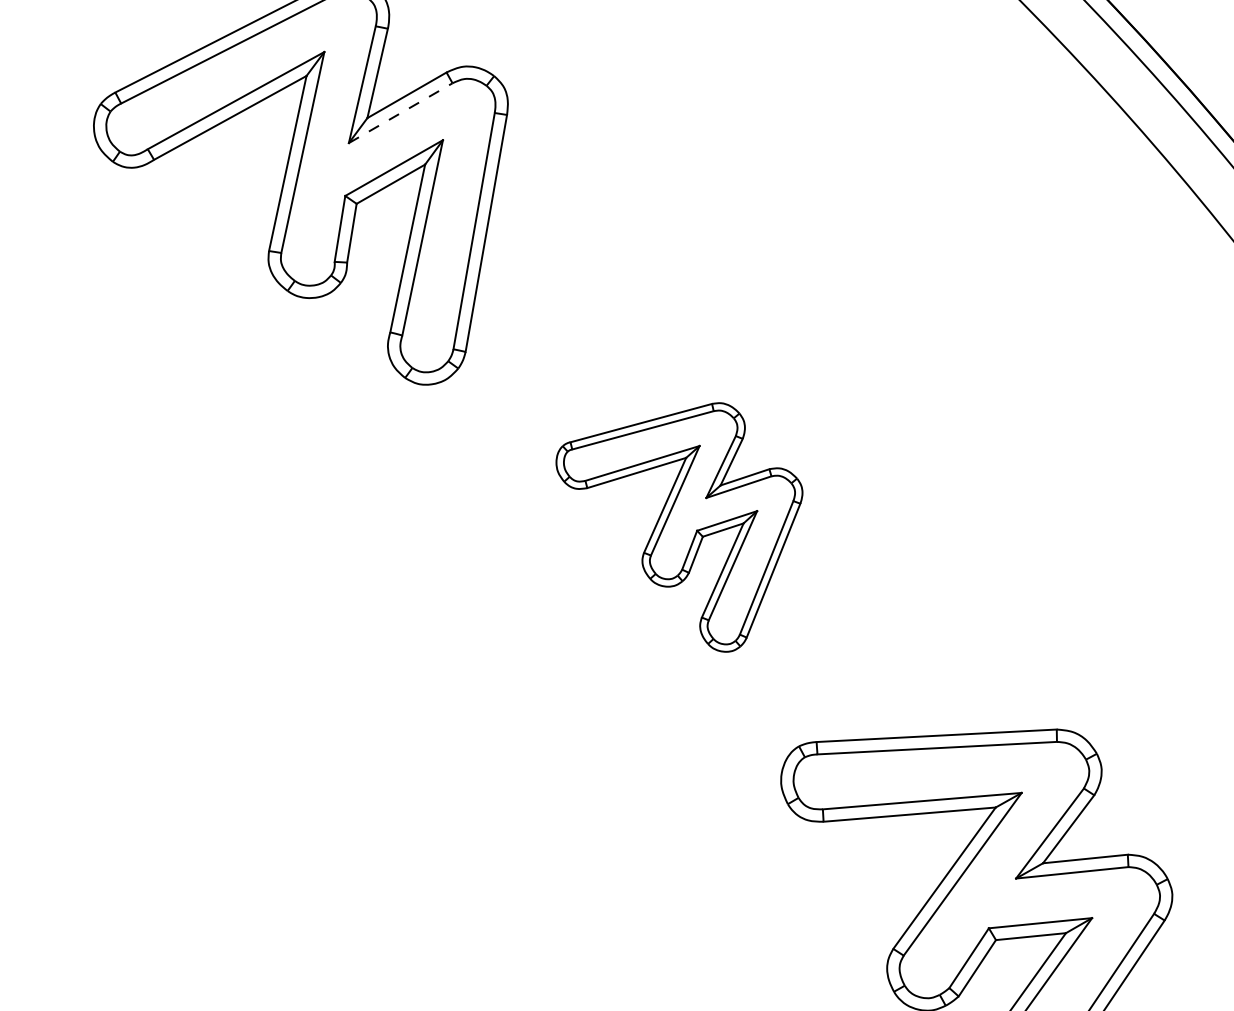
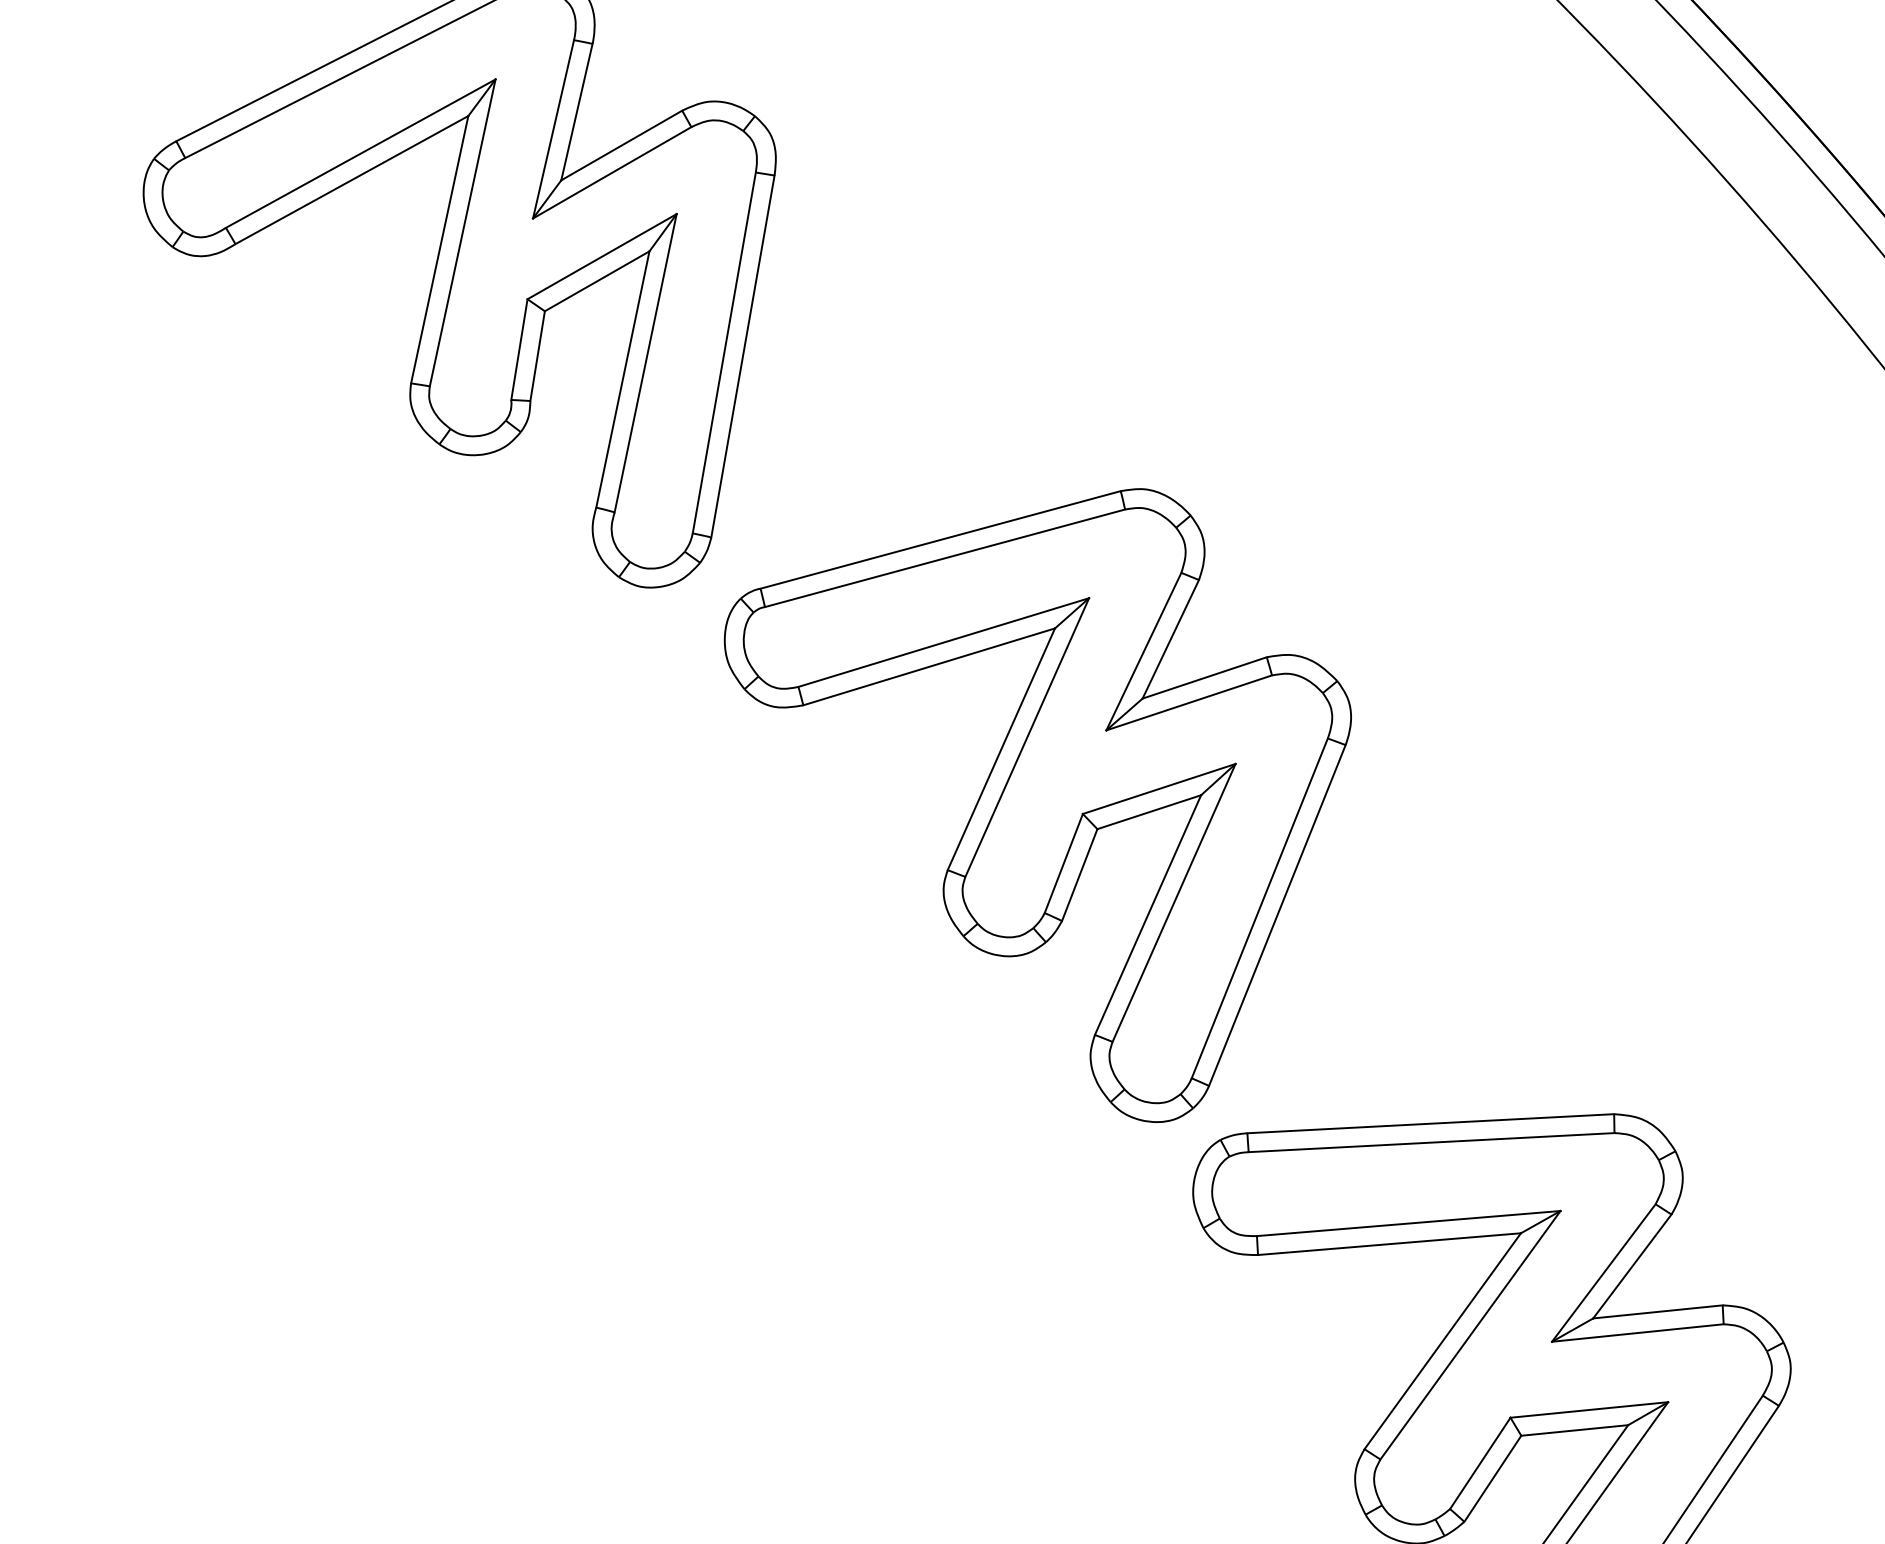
line: (400, 113) -> (611, 173), dashed -> solid
part: (679, 527) -> (1037, 805), size x1.67

